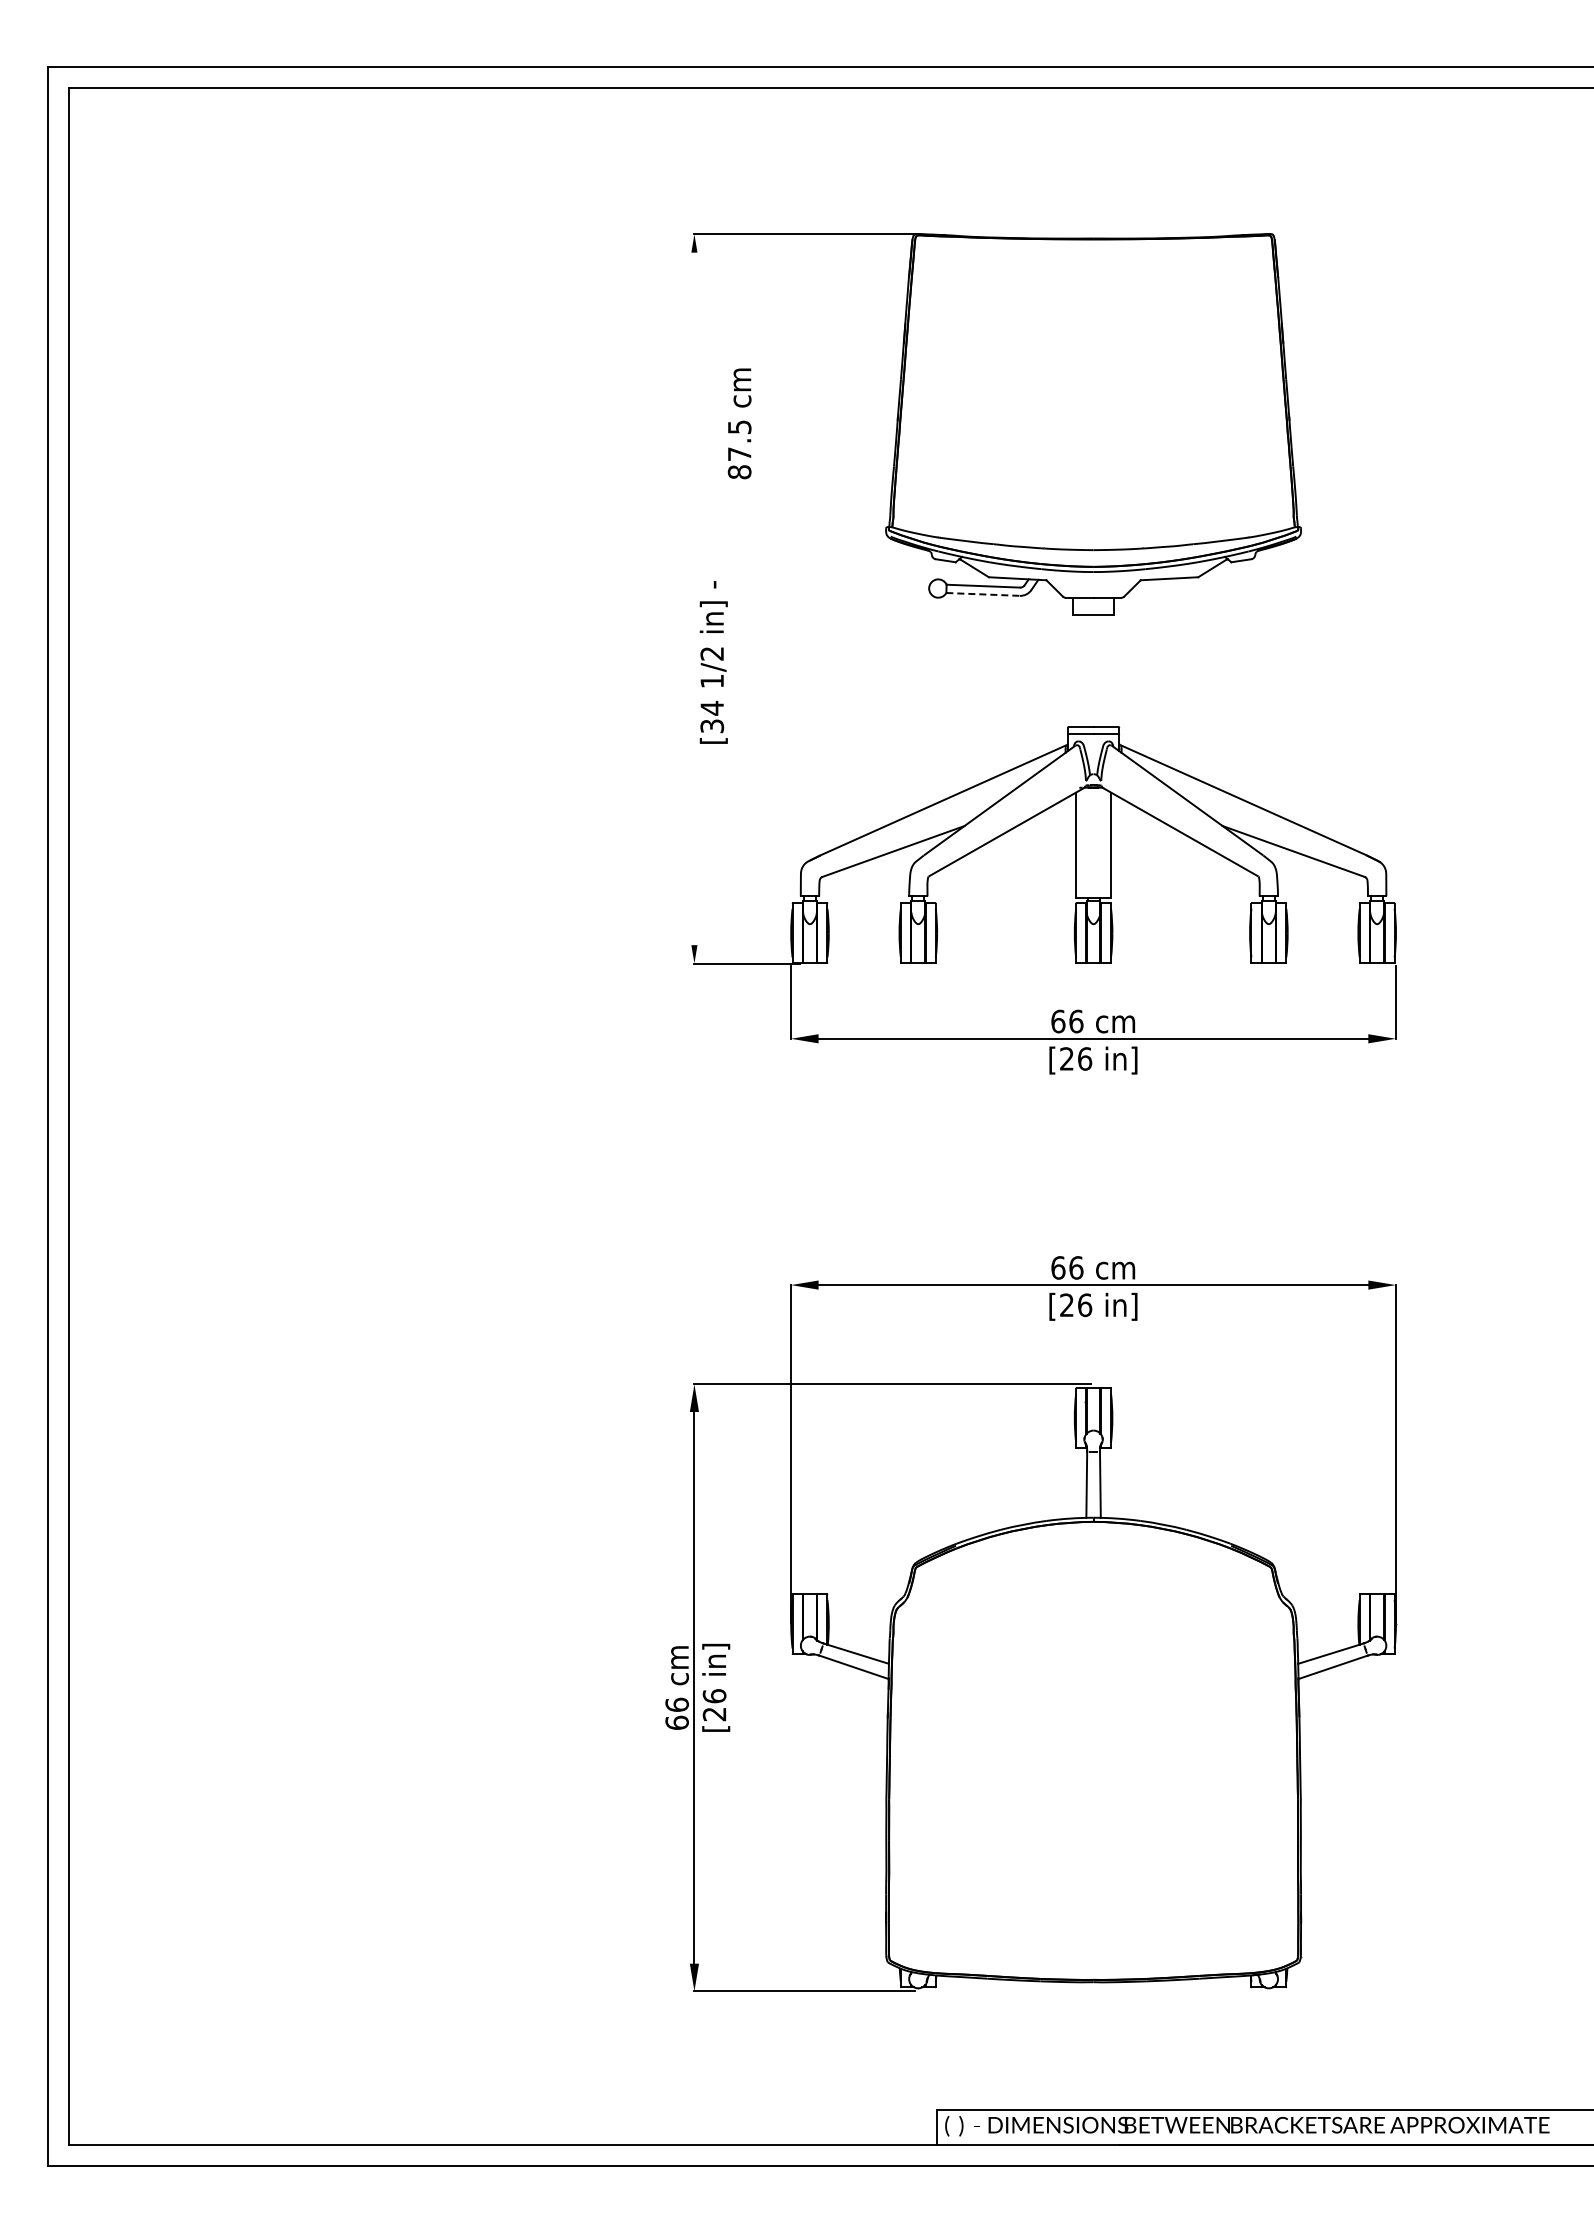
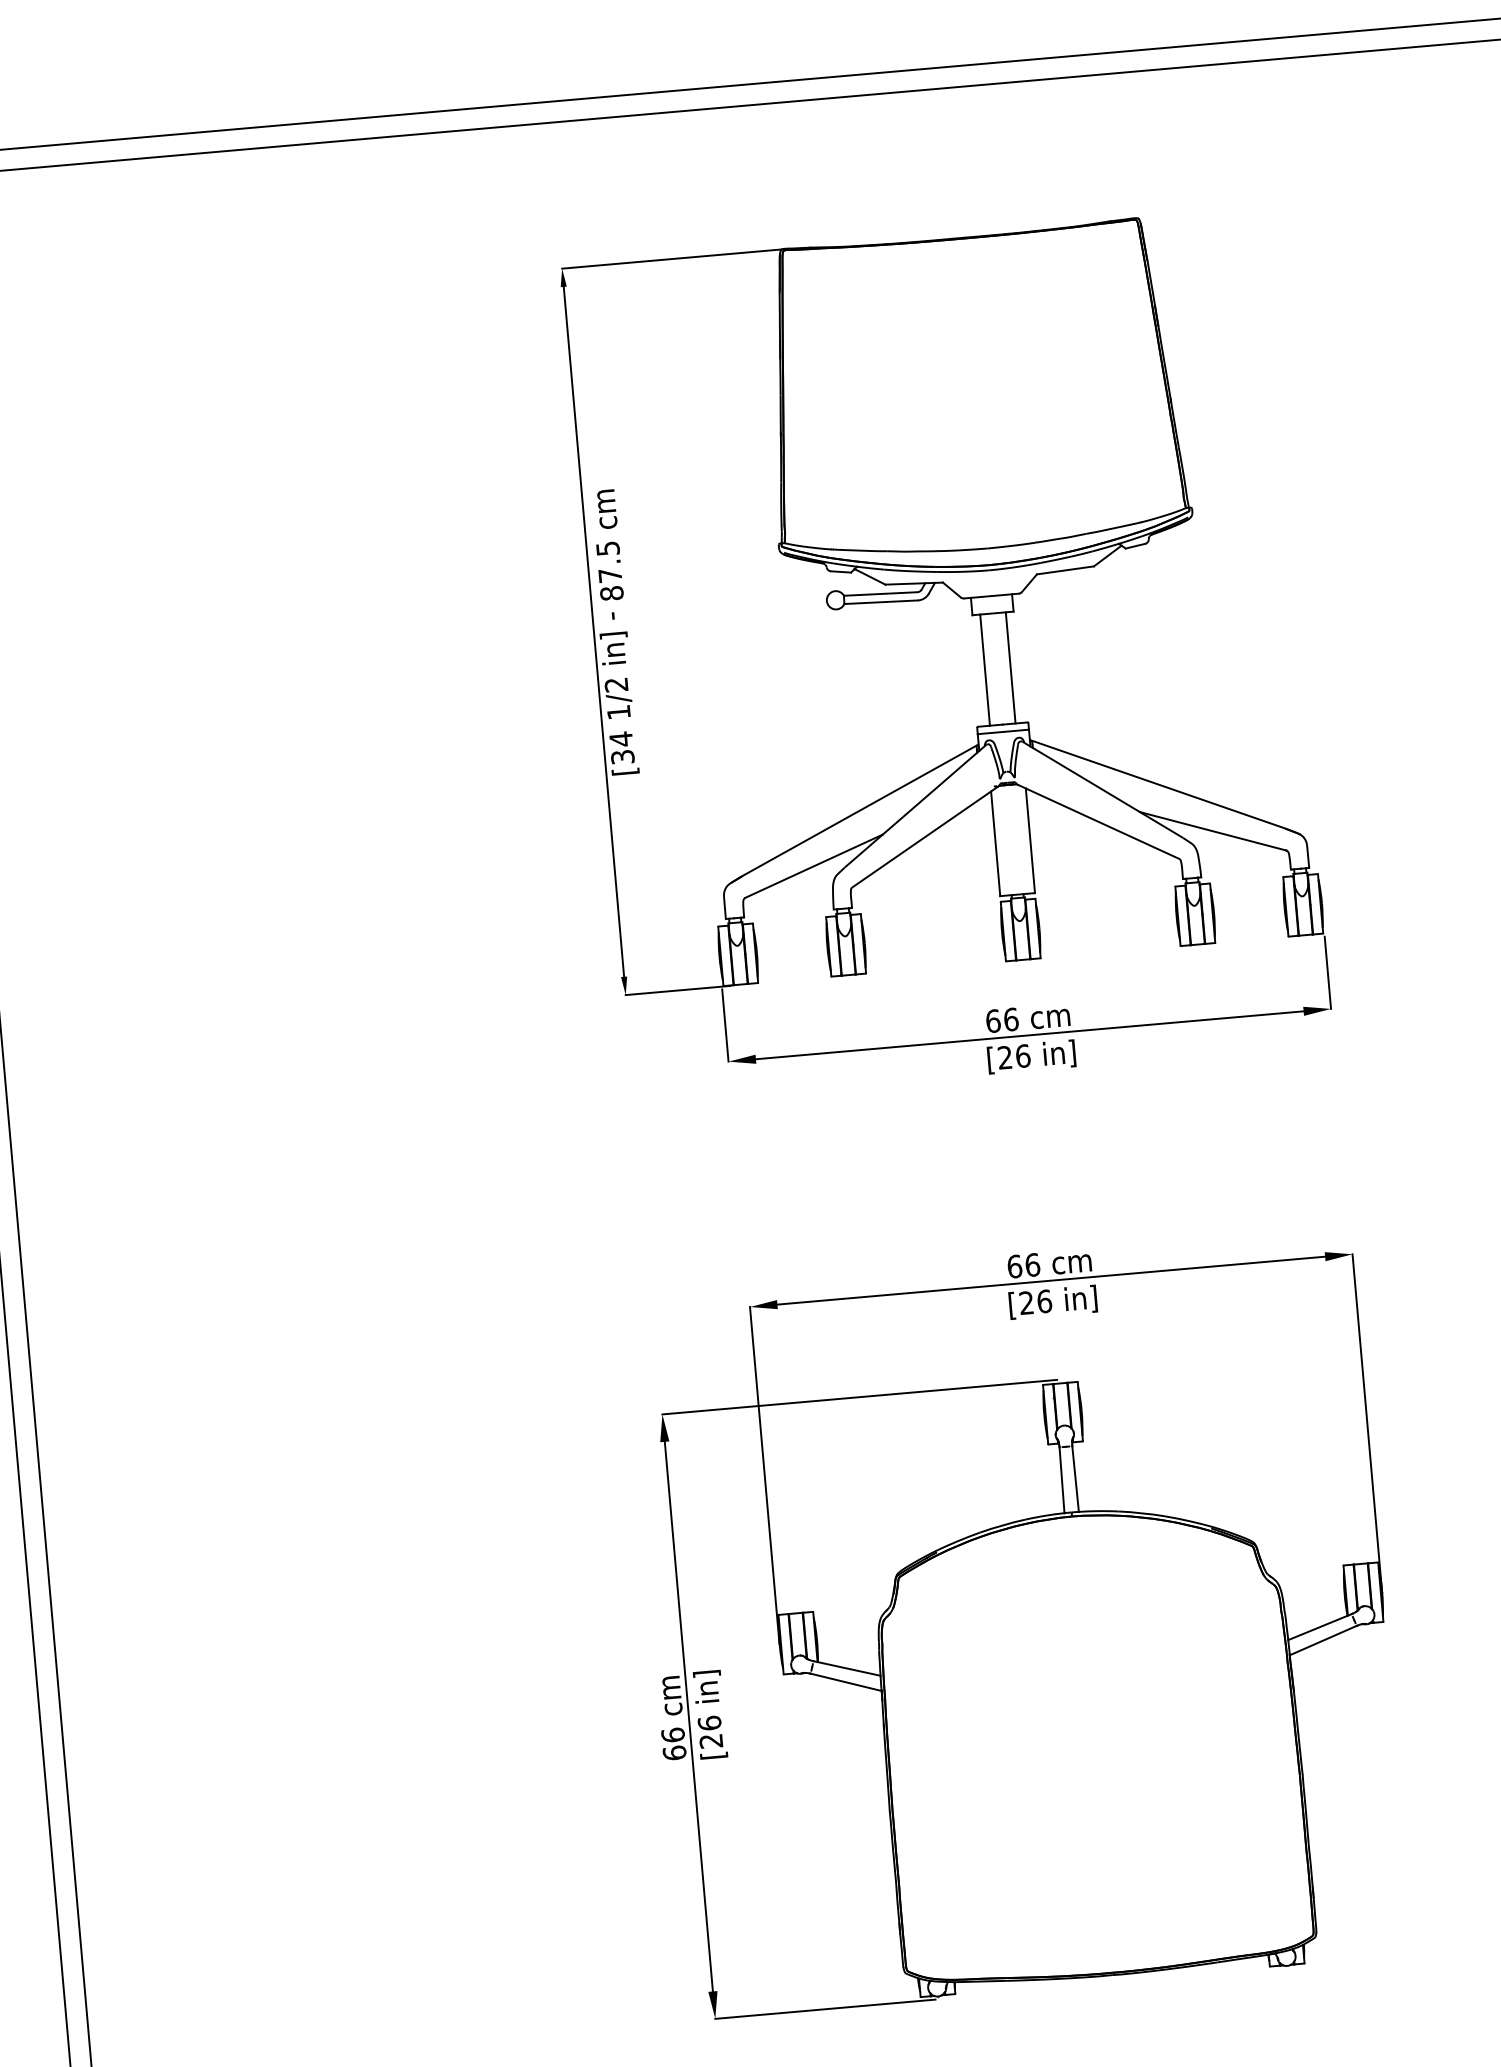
text: (739, 423) -> (607, 544), moved
line: (983, 594) -> (881, 602), dashed -> solid
line: (694, 598) -> (593, 631), added
line: (1080, 670) -> (984, 669), added
line: (1106, 670) -> (1010, 667), added

